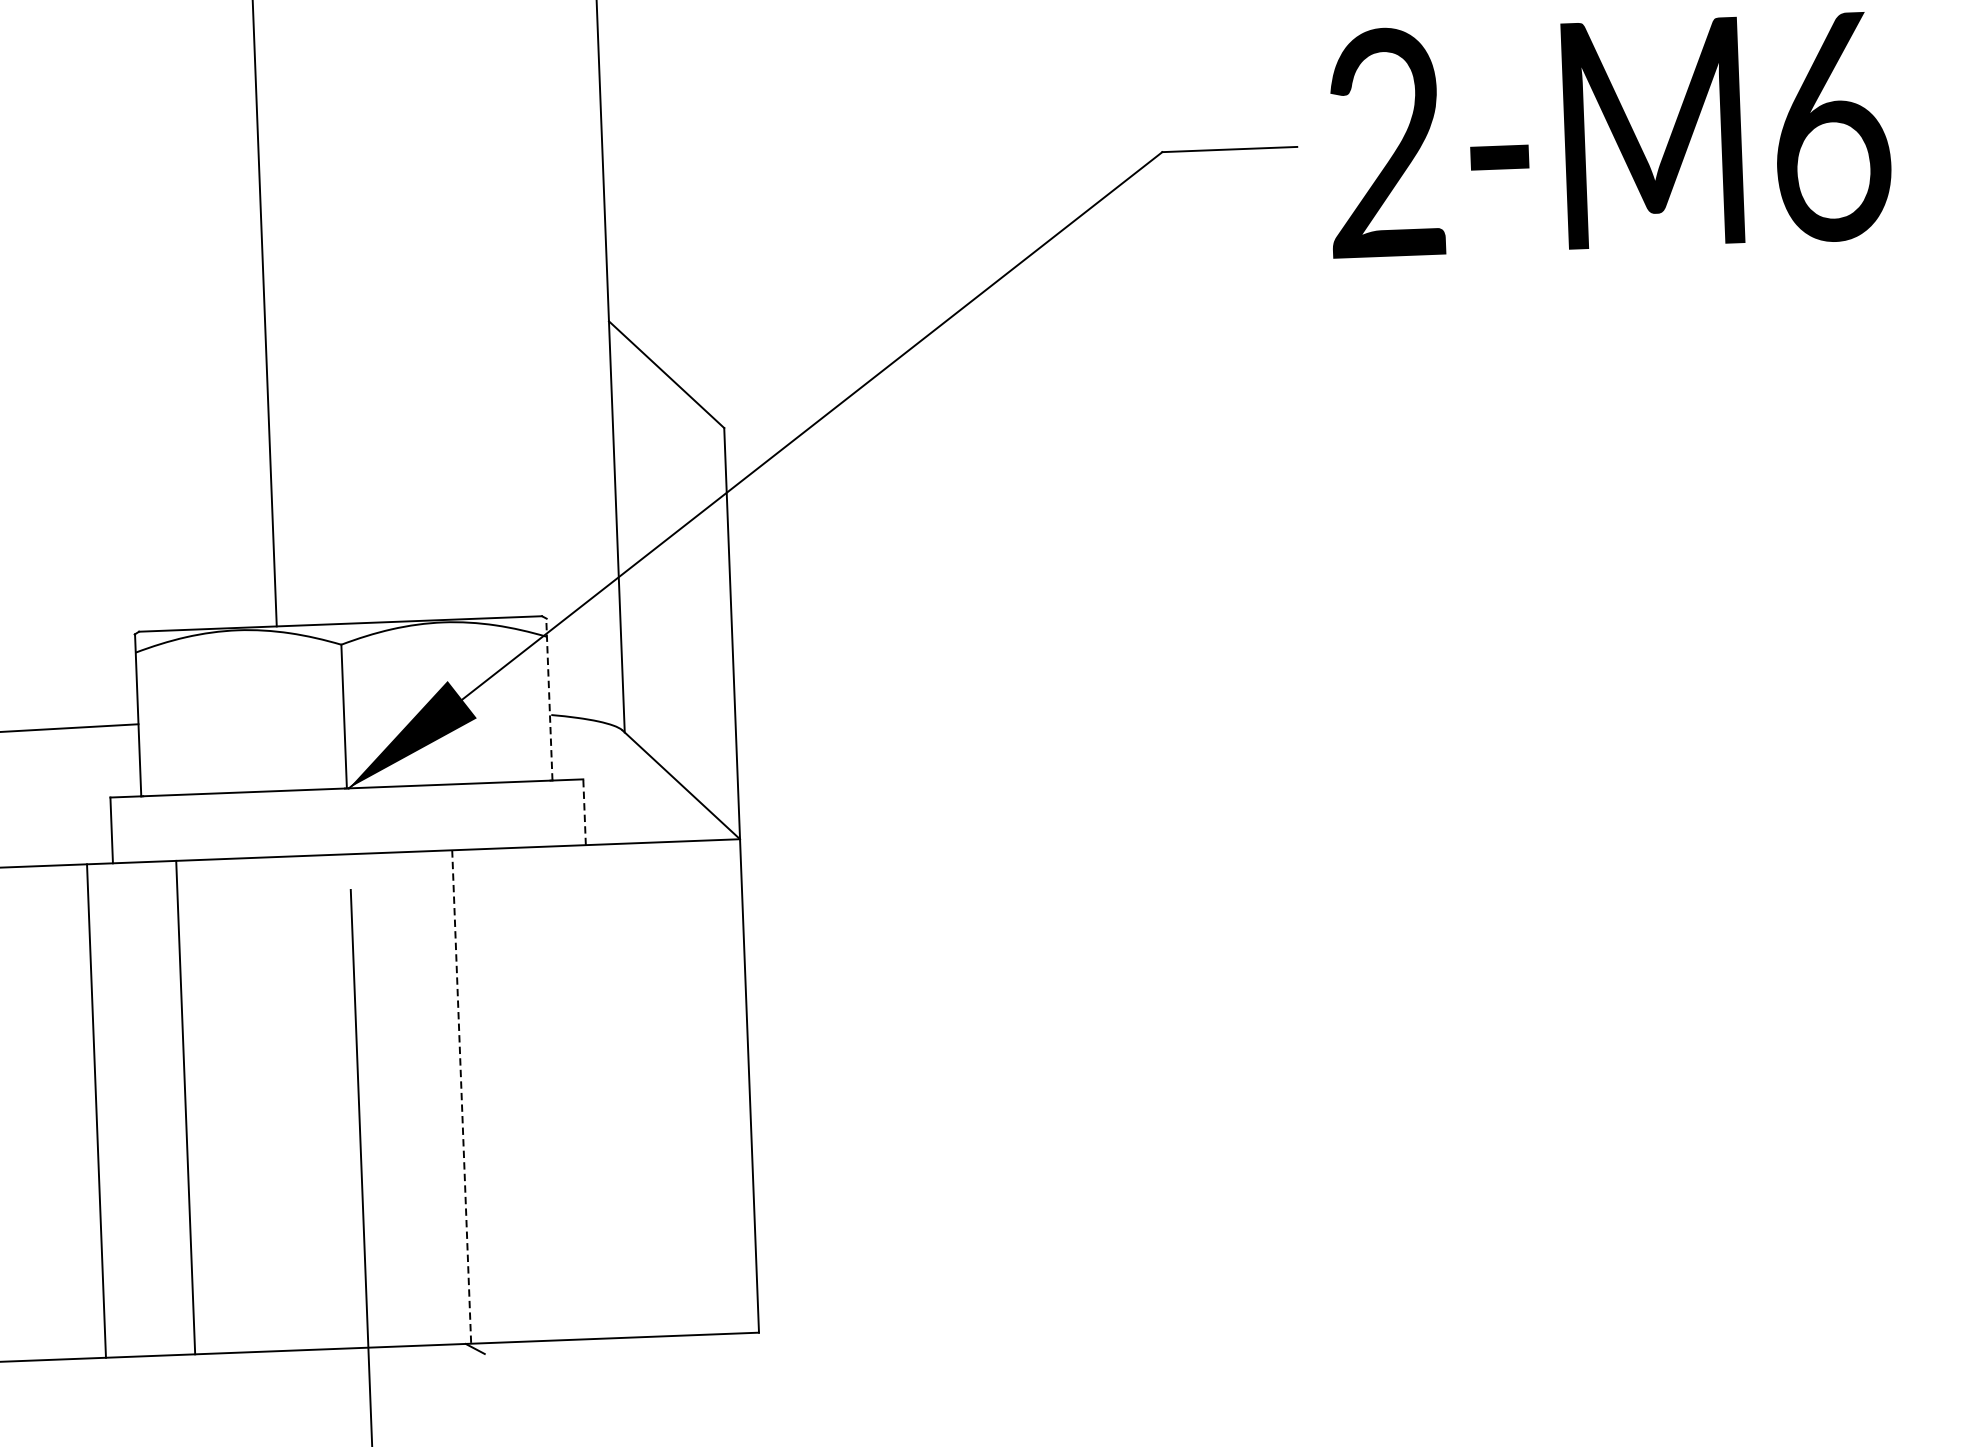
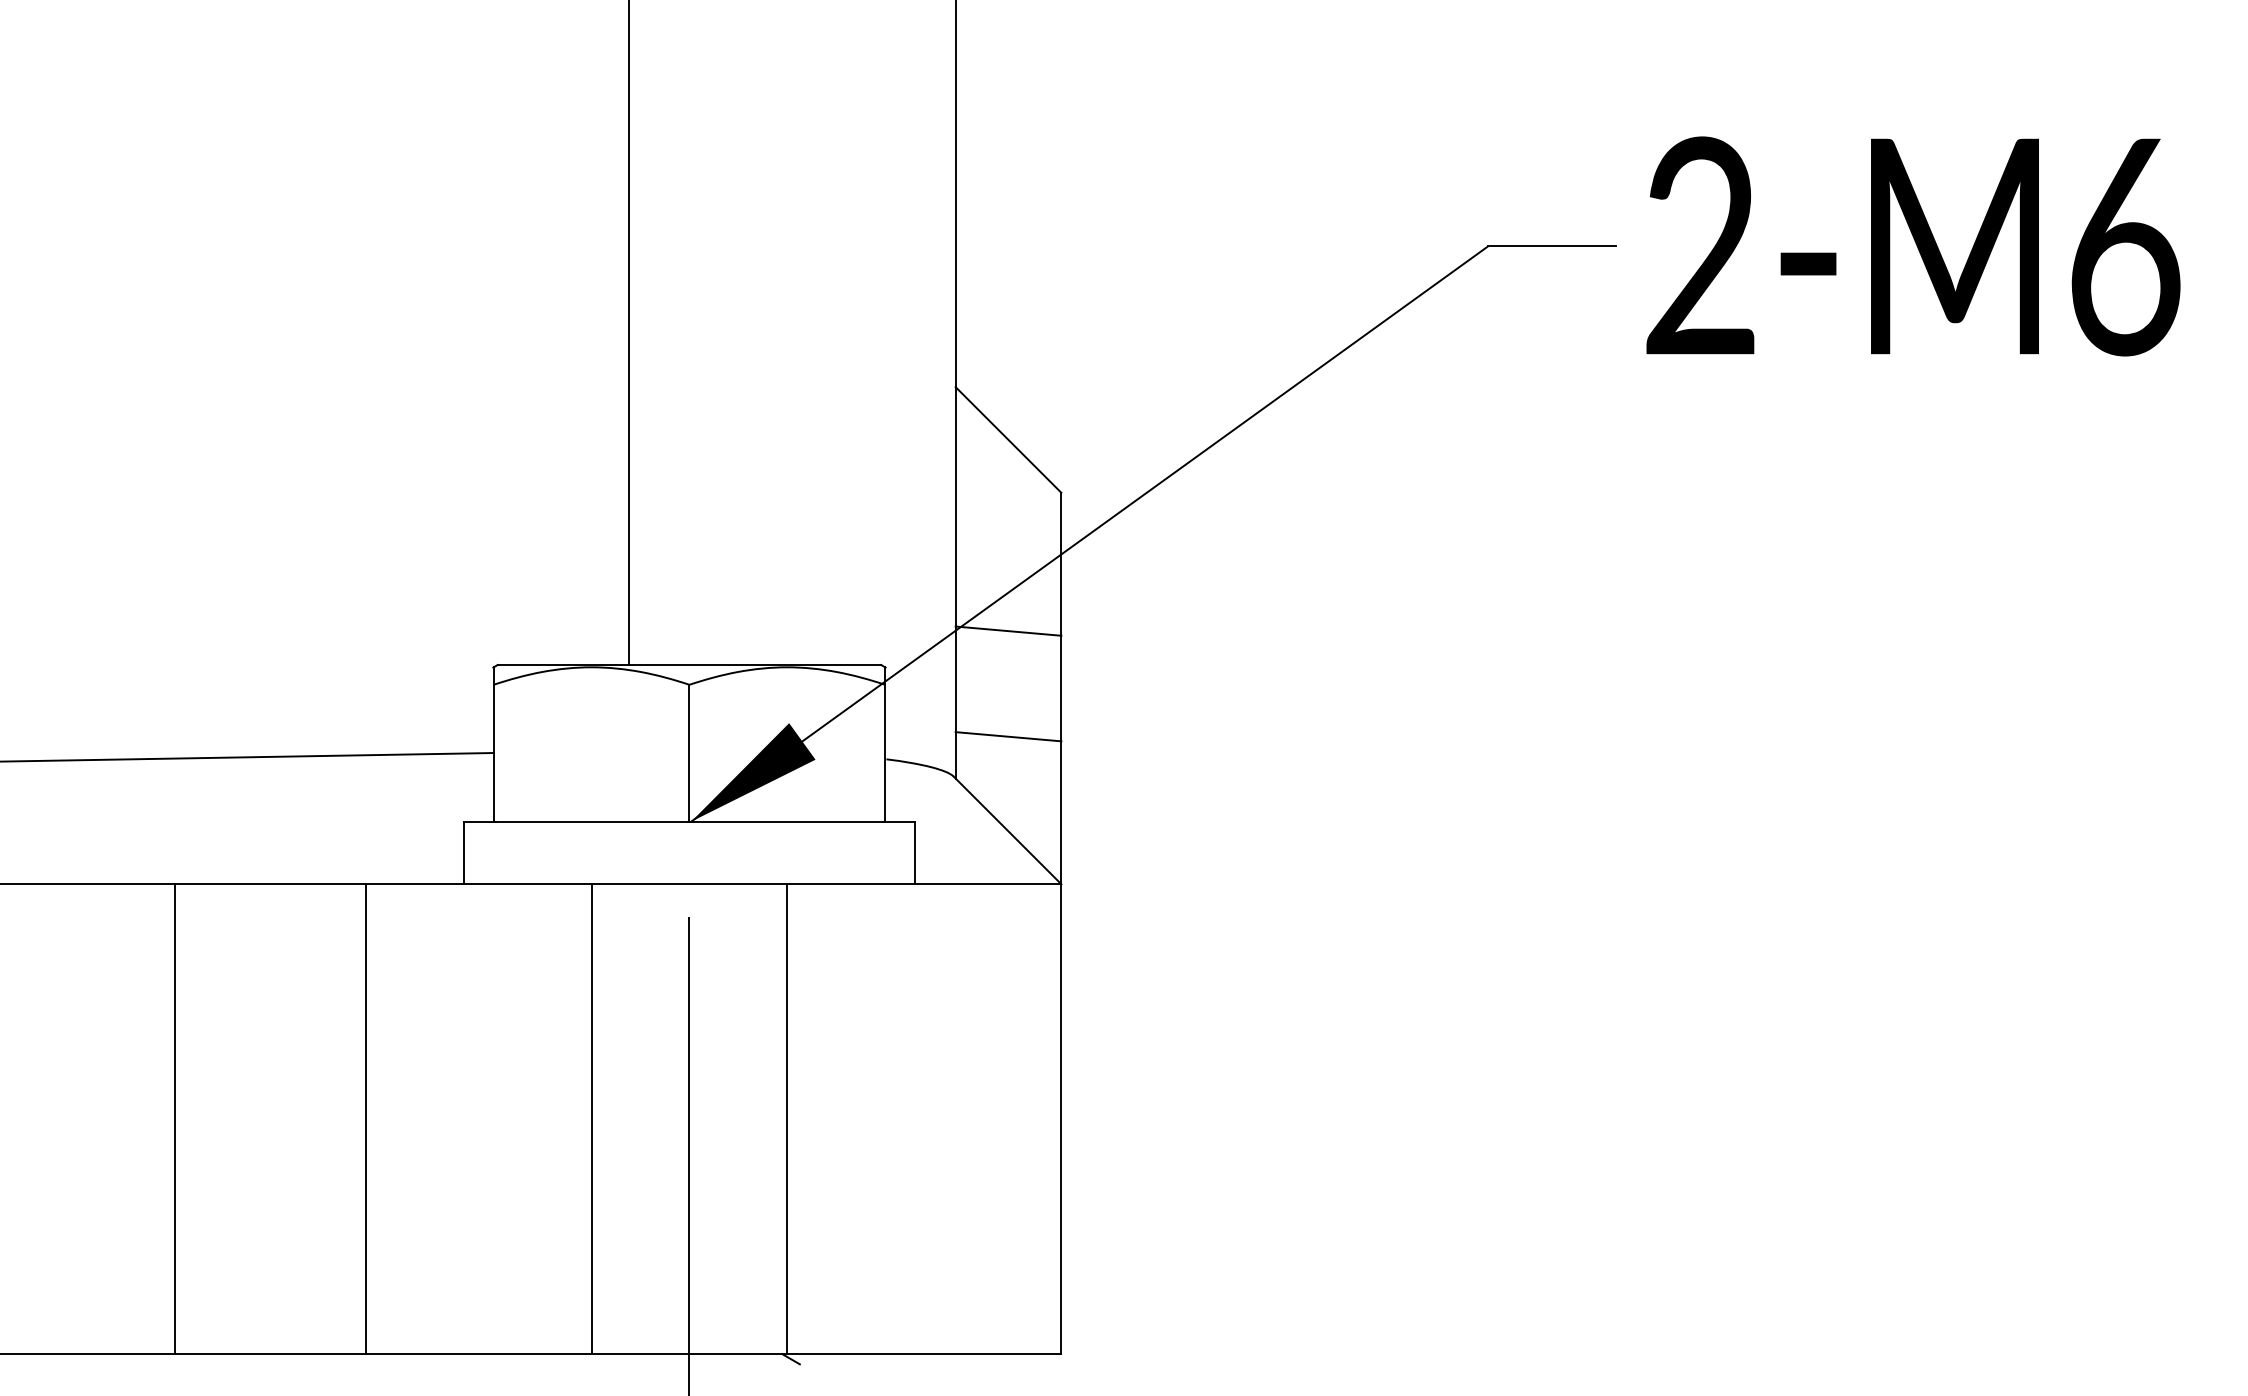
line: (674, 574) -> (1008, 630), added
line: (678, 686) -> (1008, 736), added
line: (549, 698) -> (885, 743), dashed -> solid
line: (584, 811) -> (914, 852), dashed -> solid
line: (461, 1097) -> (787, 1119), dashed -> solid
line: (185, 1107) -> (591, 1119), moved
line: (96, 1111) -> (365, 1119), moved

